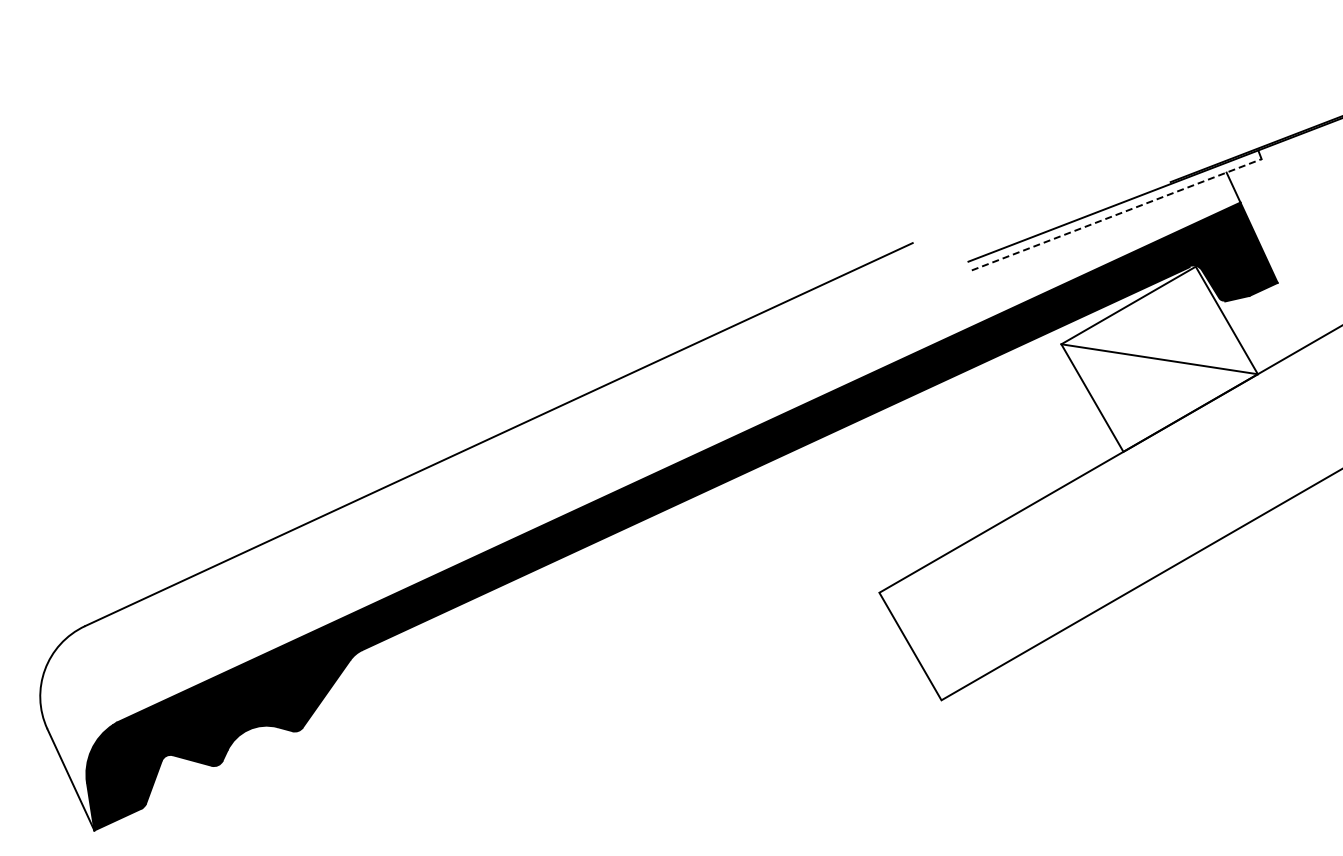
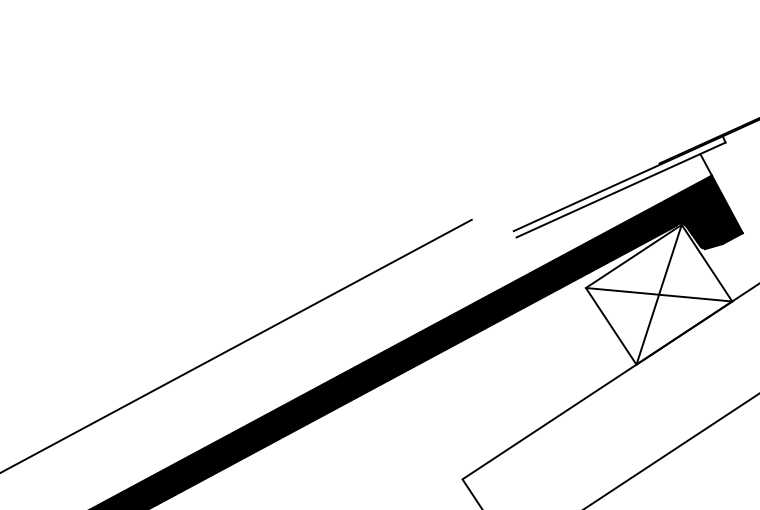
line: (1117, 214) -> (621, 189), dashed -> solid
line: (1159, 358) -> (658, 294), added

